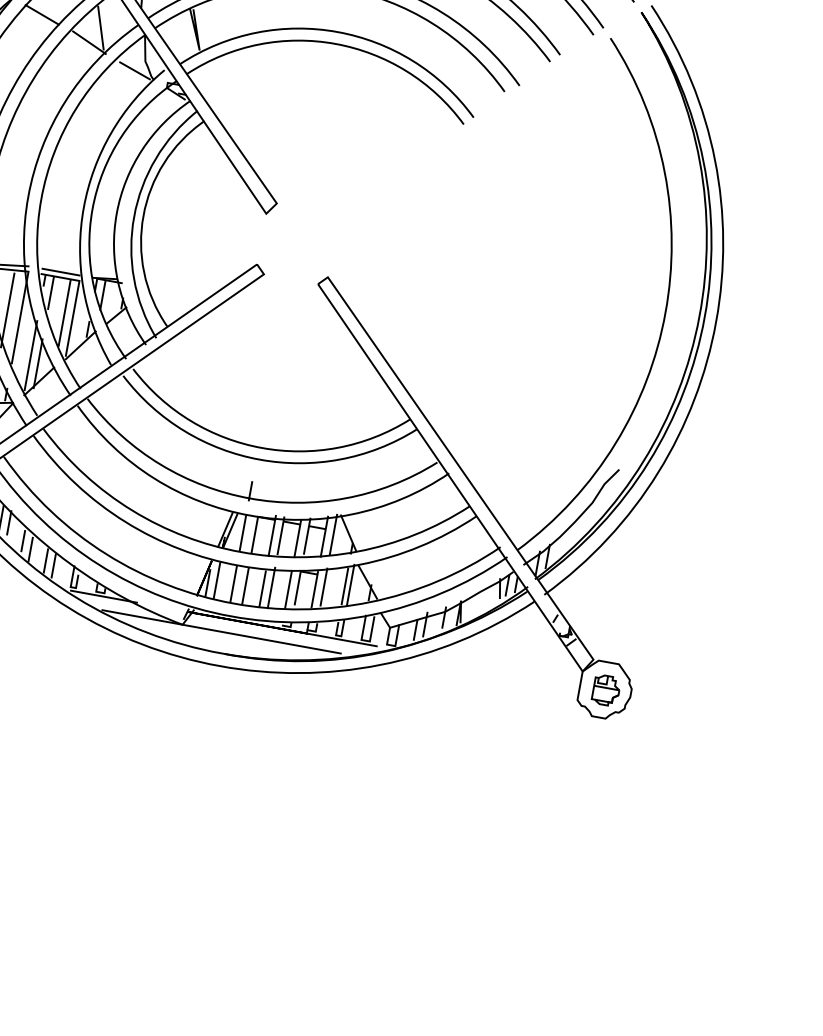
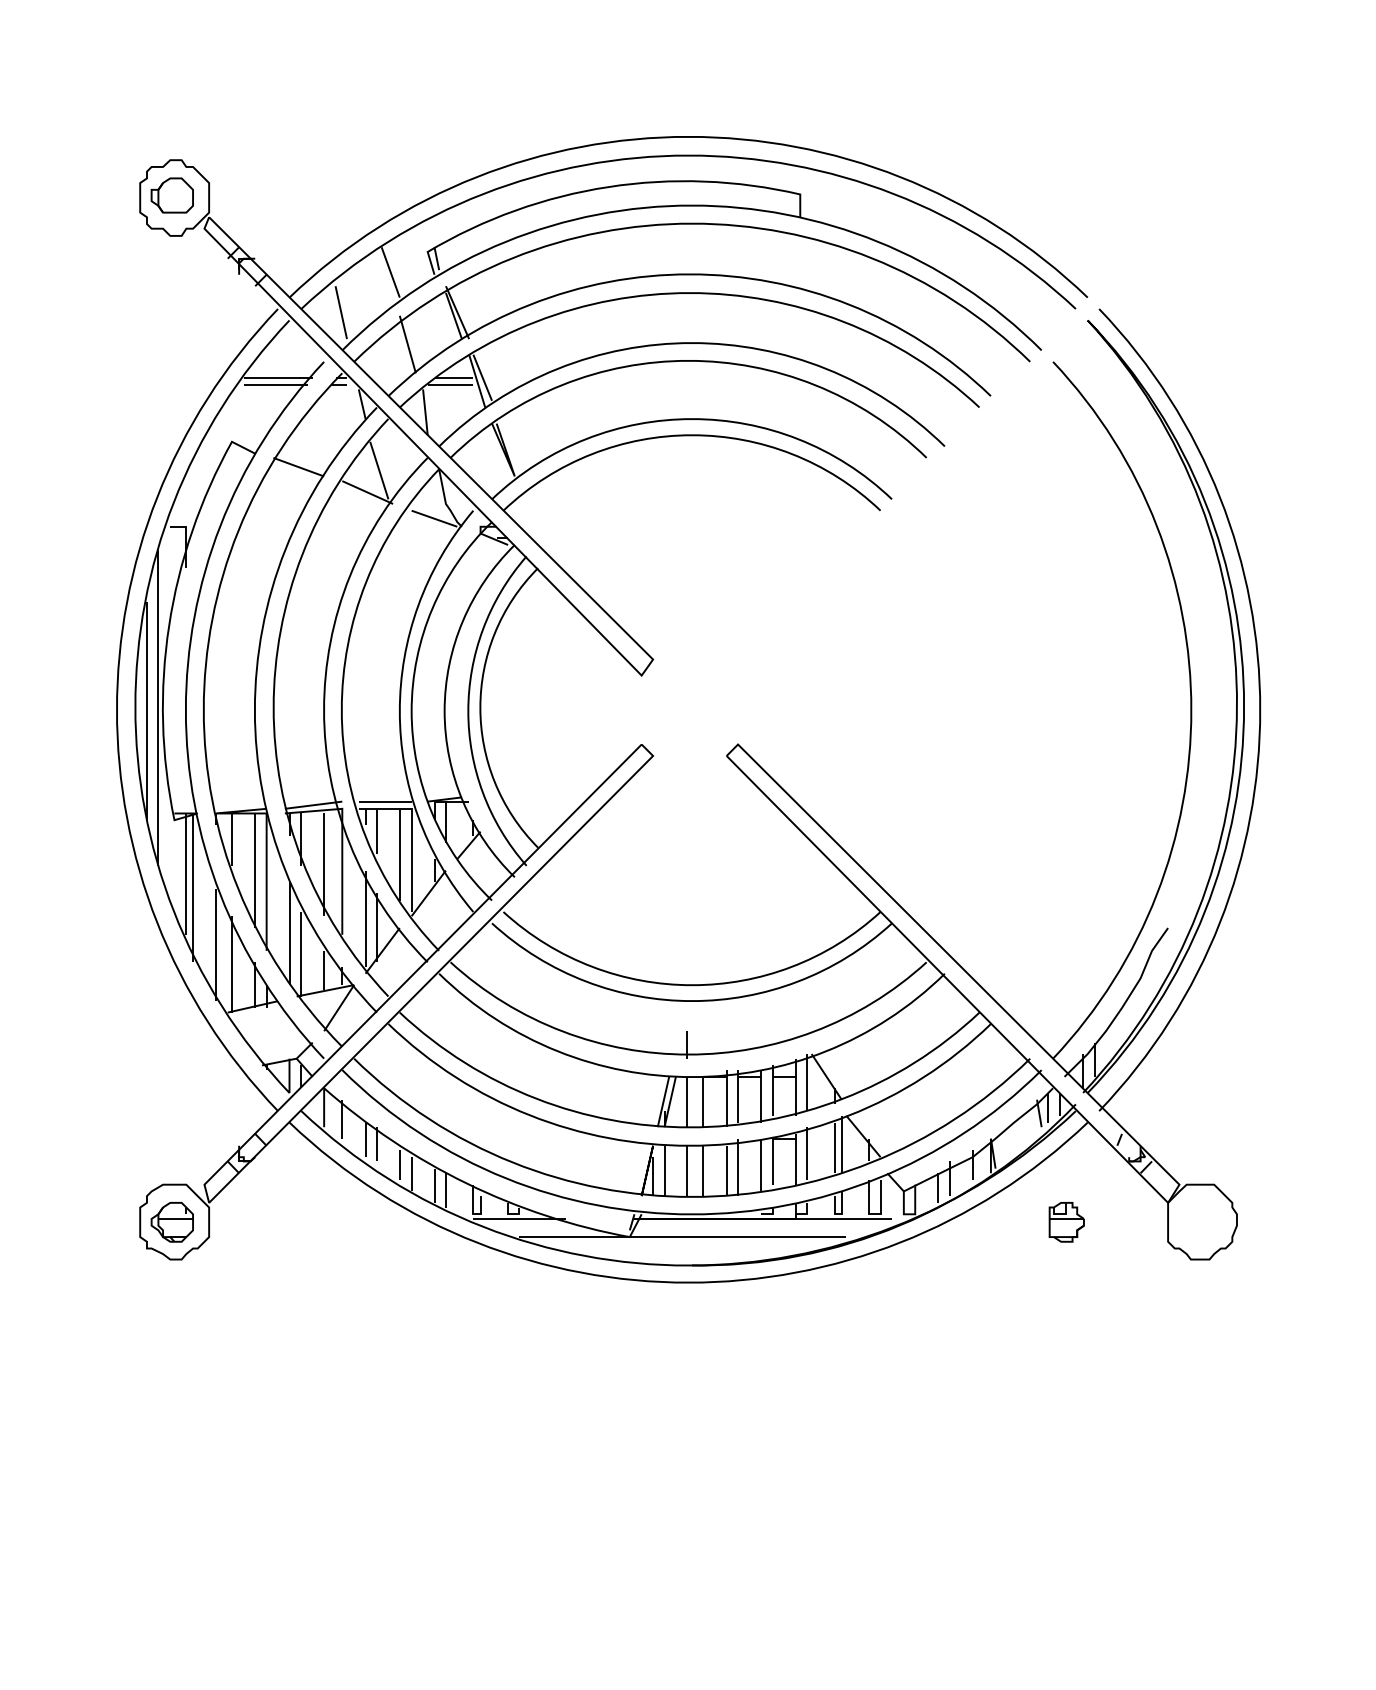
part: (606, 690) -> (1066, 1222), moved

